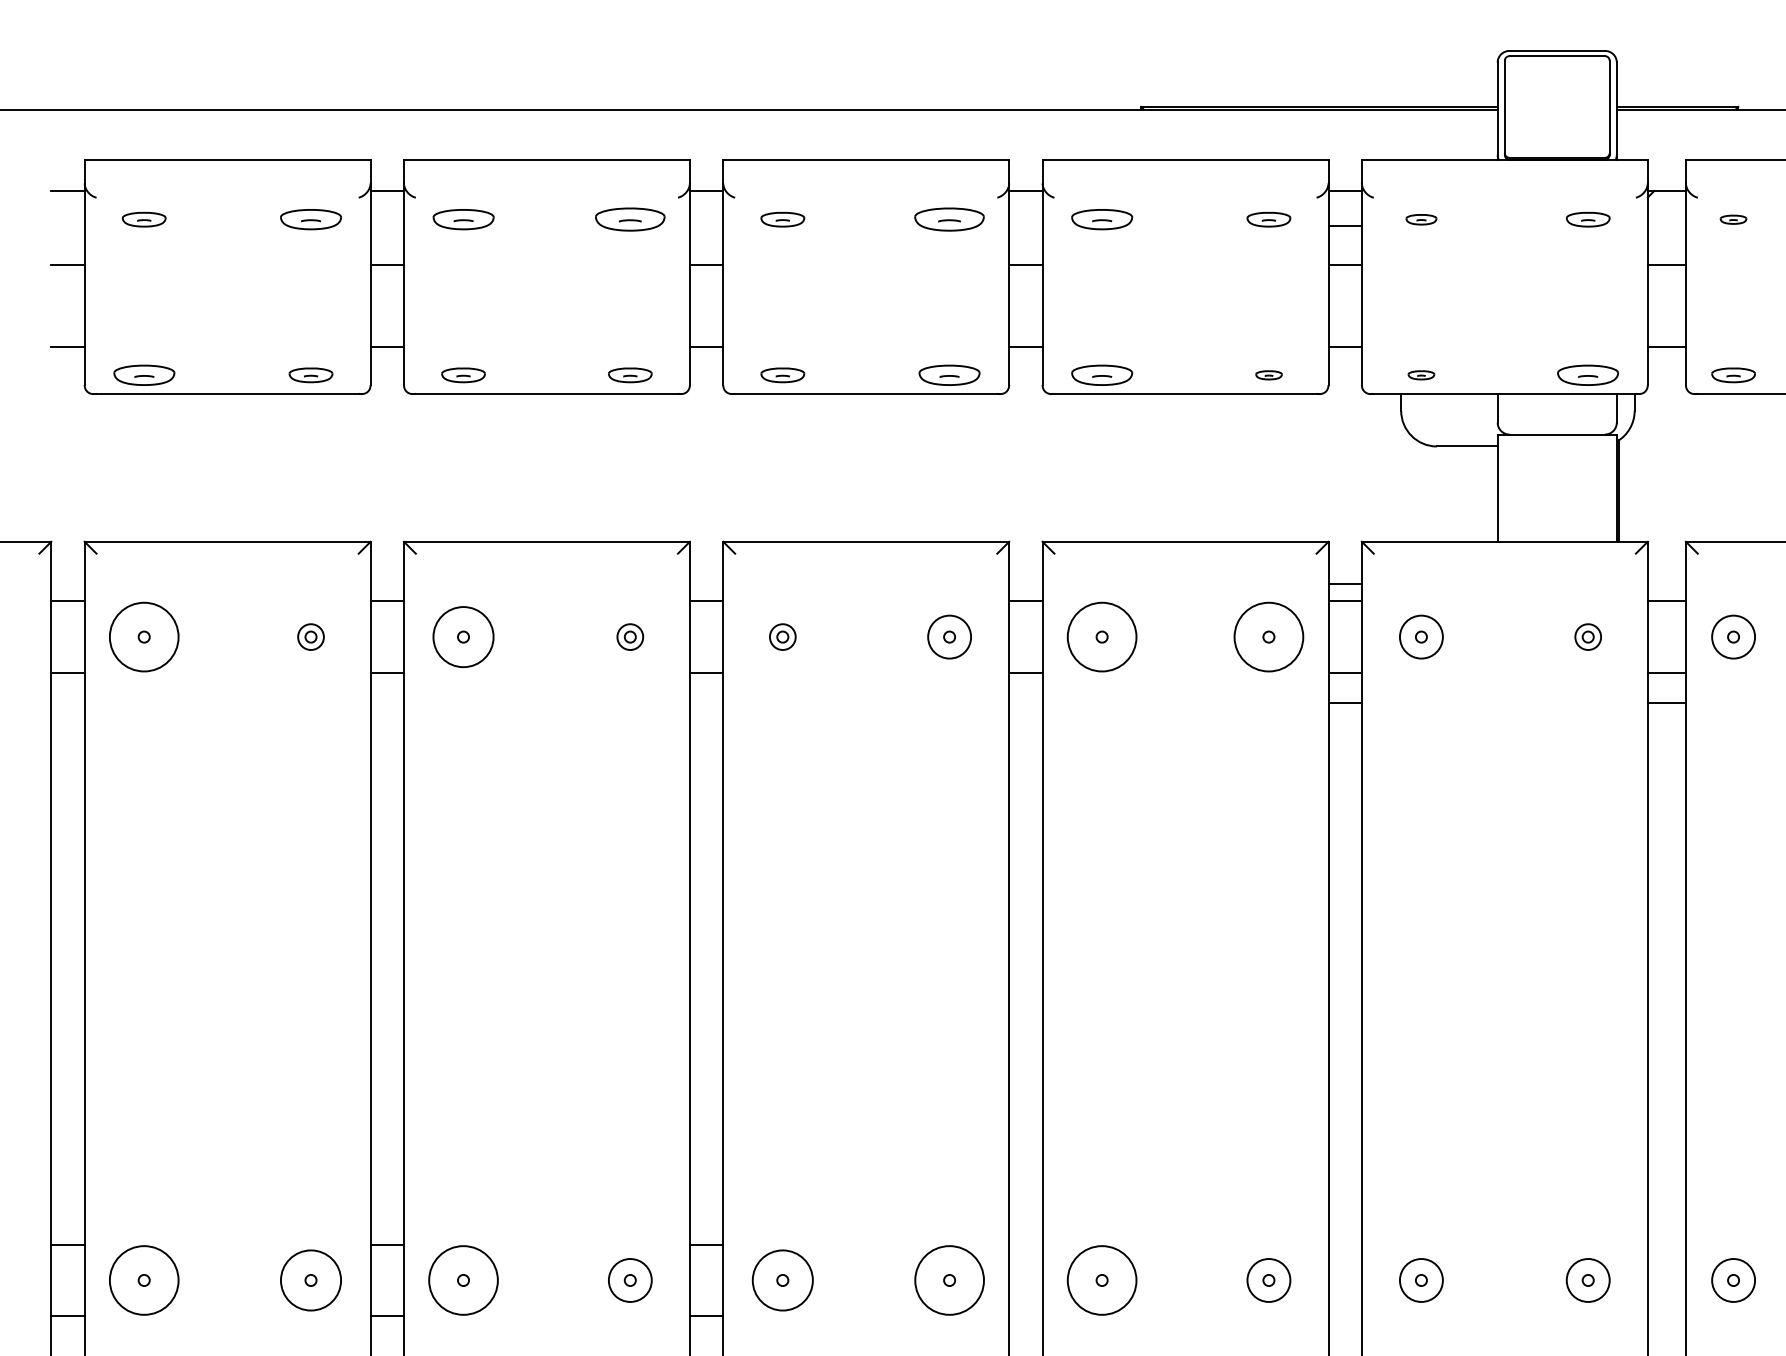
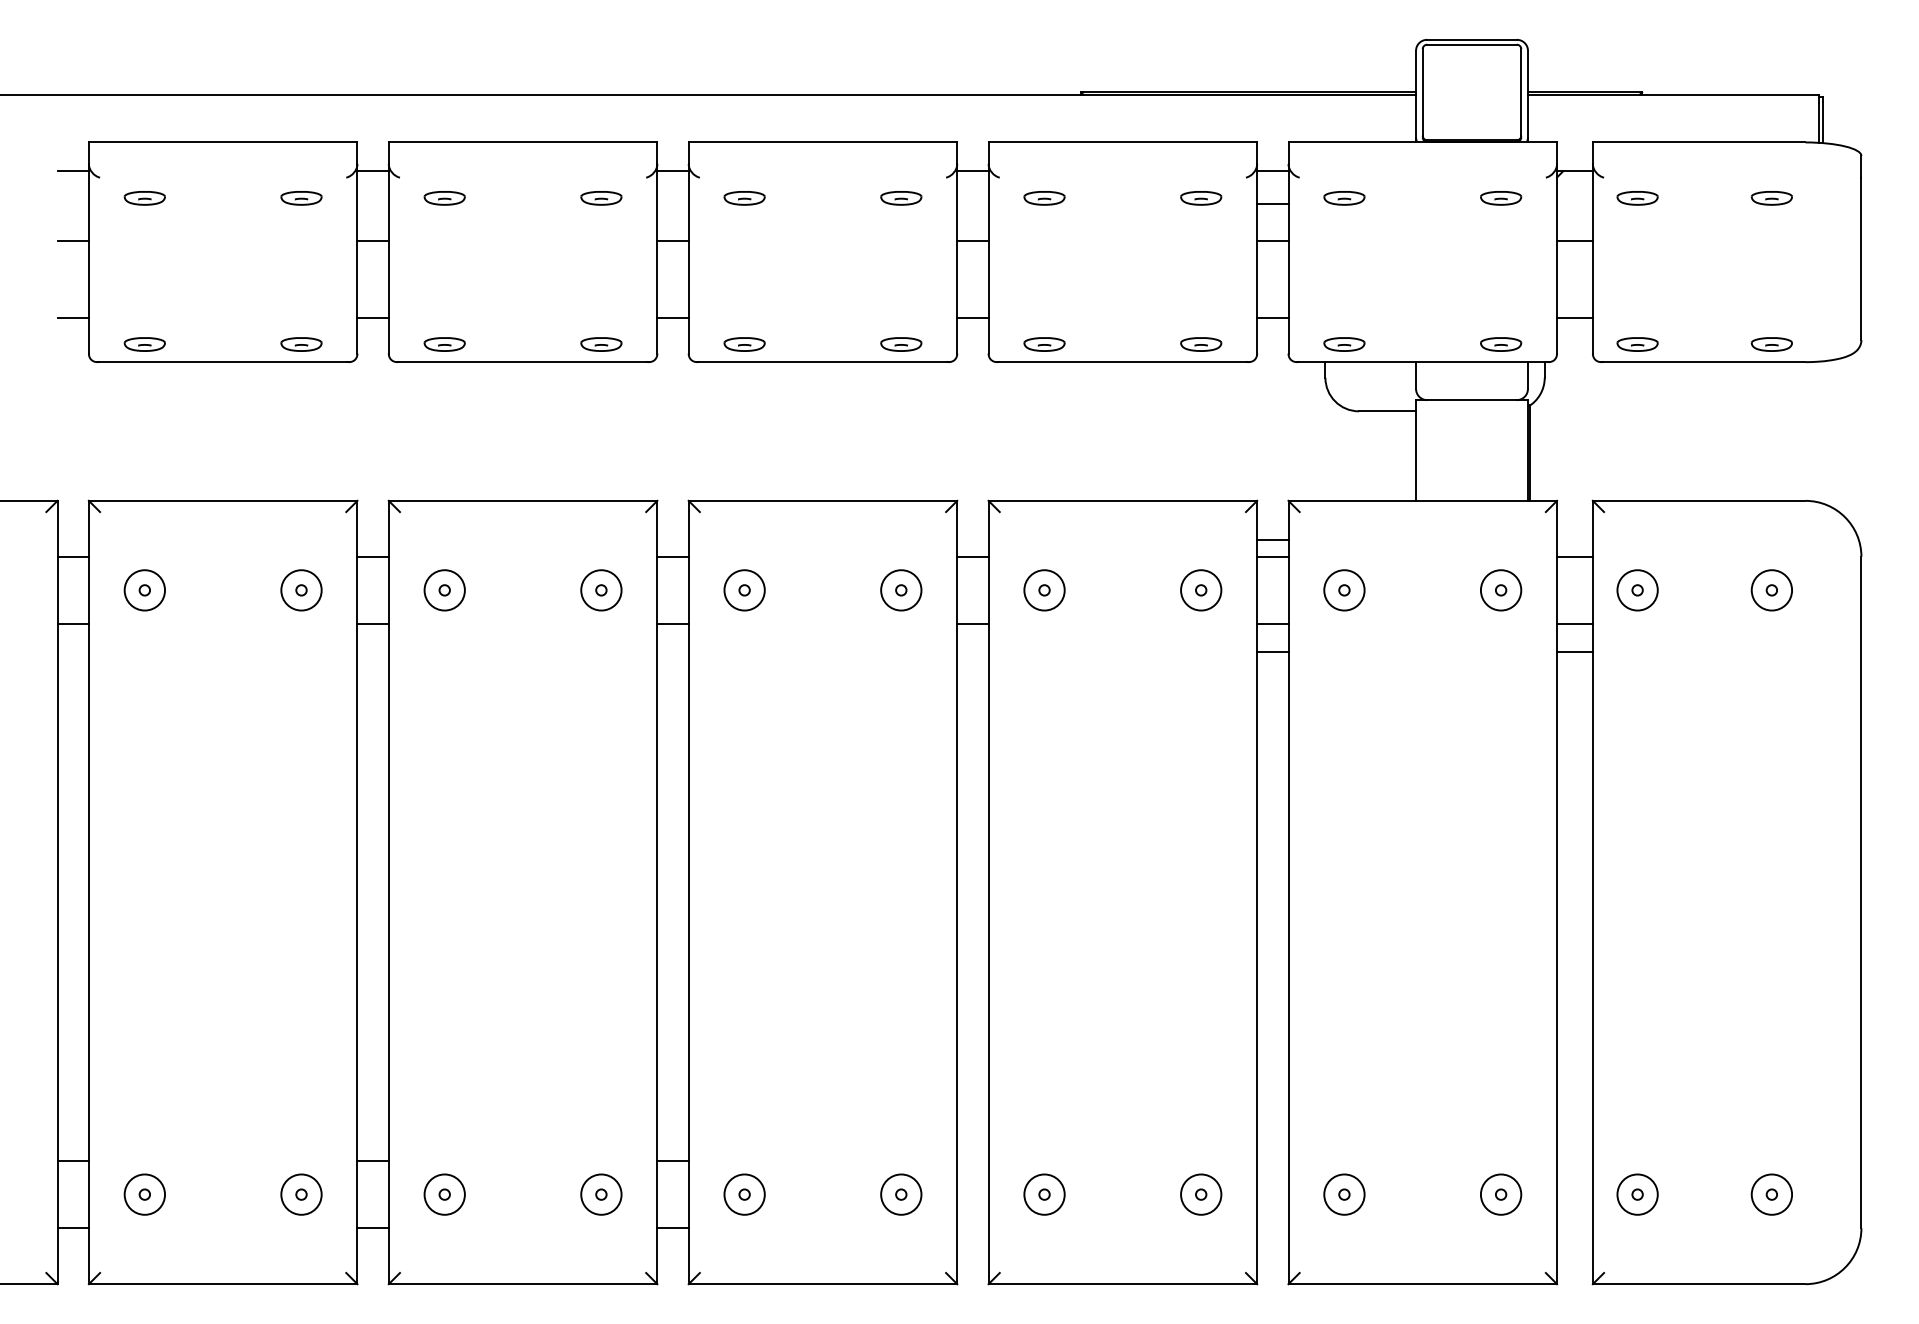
part: (311, 219) -> (301, 198), size x0.71
part: (463, 219) -> (444, 198), size x0.71
part: (630, 219) -> (601, 198), size x0.62
part: (949, 219) -> (901, 198), size x0.62
part: (1102, 219) -> (1044, 198), size x0.71
part: (1421, 219) -> (1344, 198), size x1.43
part: (1733, 219) -> (1637, 198), size x1.67
part: (143, 375) -> (144, 344), size x0.71
part: (949, 375) -> (901, 344), size x0.71
part: (1102, 375) -> (1044, 344), size x0.71
part: (1269, 375) -> (1201, 344), size x1.67
part: (1421, 375) -> (1344, 344), size x1.67
part: (1588, 375) -> (1501, 344), size x0.71
circle: (143, 637) -> (144, 590), size x0.62
circle: (311, 637) -> (301, 590), size x1.67
circle: (463, 637) -> (444, 590), size x0.71
circle: (630, 637) -> (601, 590), size x1.67
circle: (782, 637) -> (744, 590), size x1.67
circle: (1102, 637) -> (1044, 590), size x0.62
circle: (1269, 637) -> (1201, 590), size x0.62
circle: (1587, 637) -> (1500, 590), size x1.67
circle: (143, 1280) -> (144, 1194), size x0.62
circle: (311, 1280) -> (301, 1194), size x0.71
circle: (463, 1280) -> (444, 1194), size x0.62
circle: (782, 1280) -> (744, 1194), size x0.71
circle: (949, 1280) -> (901, 1194), size x0.62
circle: (1102, 1280) -> (1044, 1194), size x0.62

